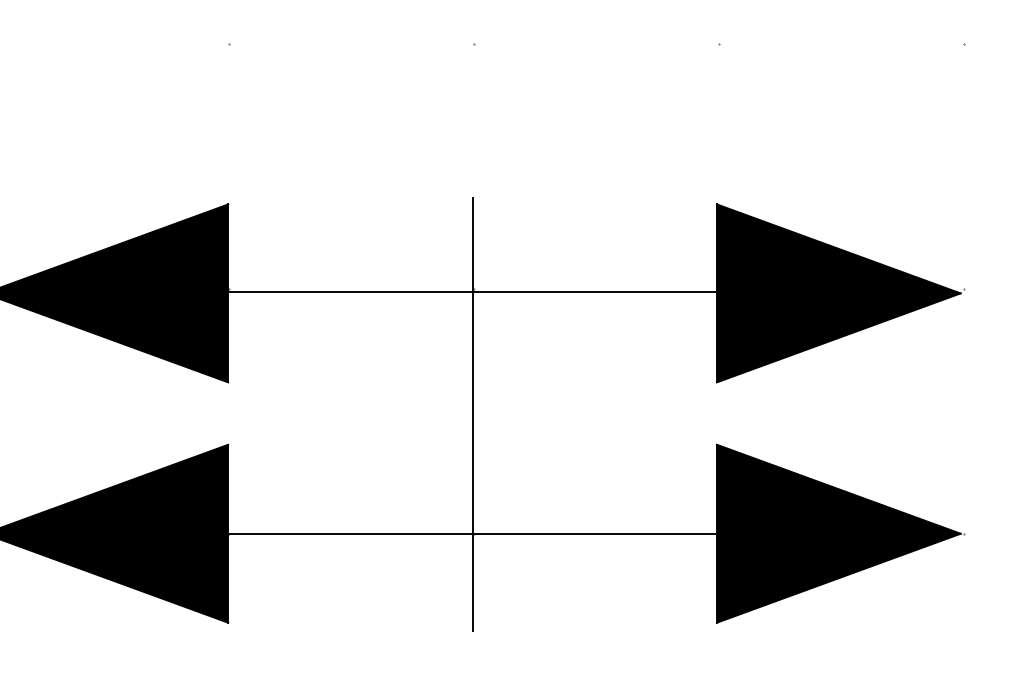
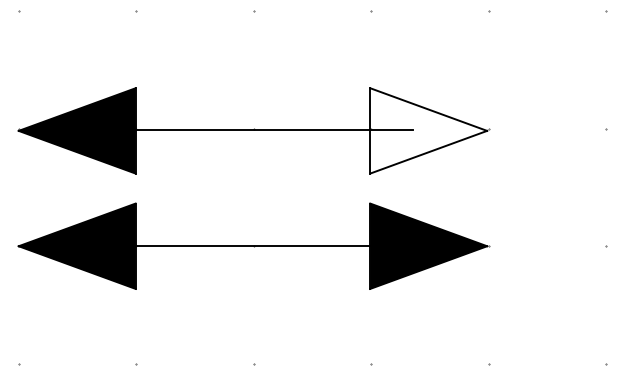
fill: (838, 292) -> (428, 130), removed
line: (471, 413) -> (252, 188), removed

